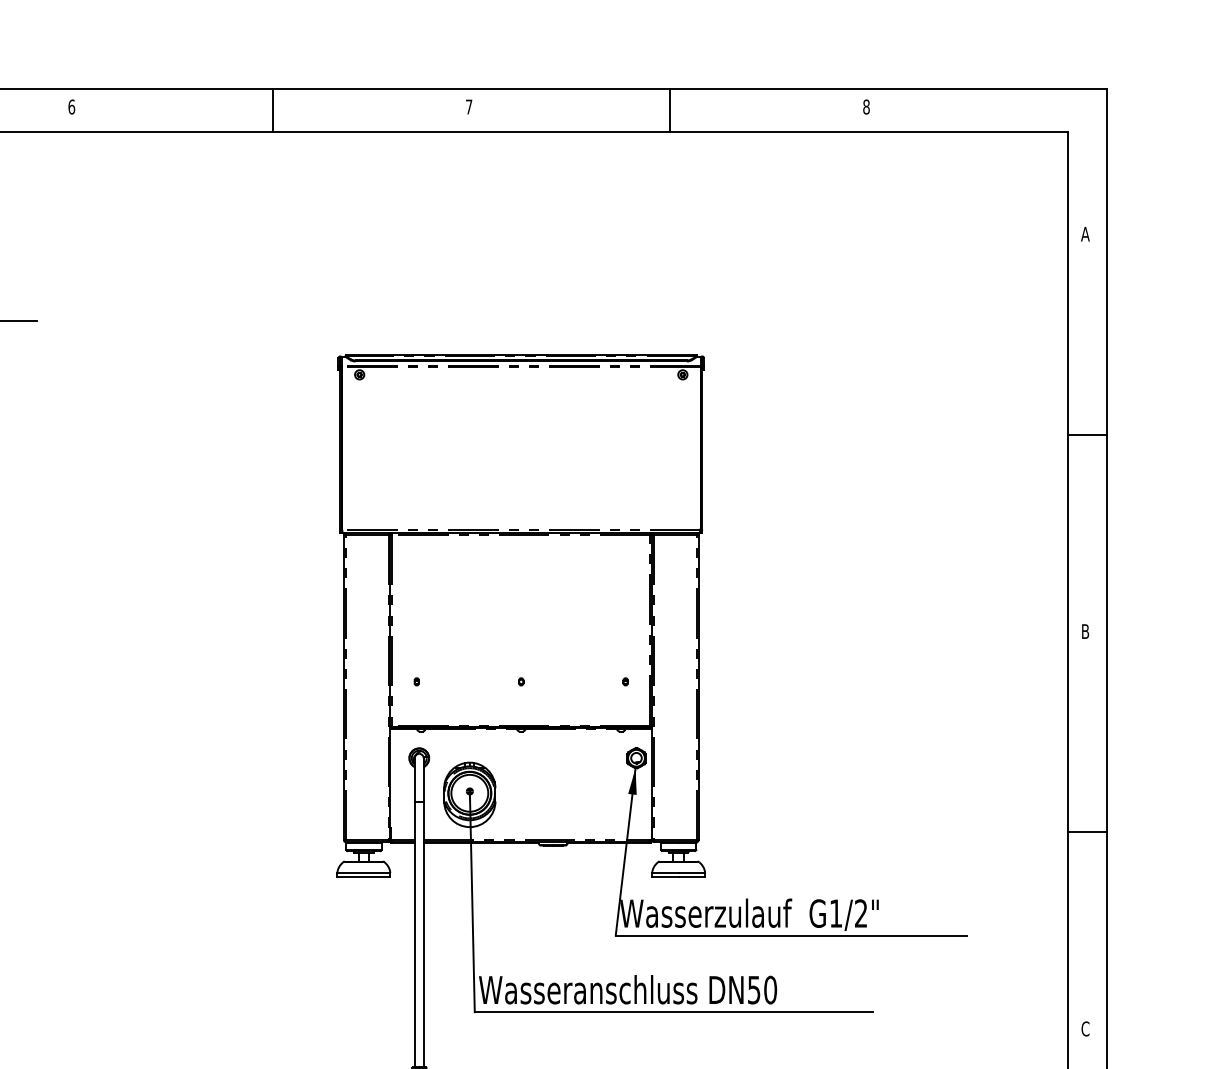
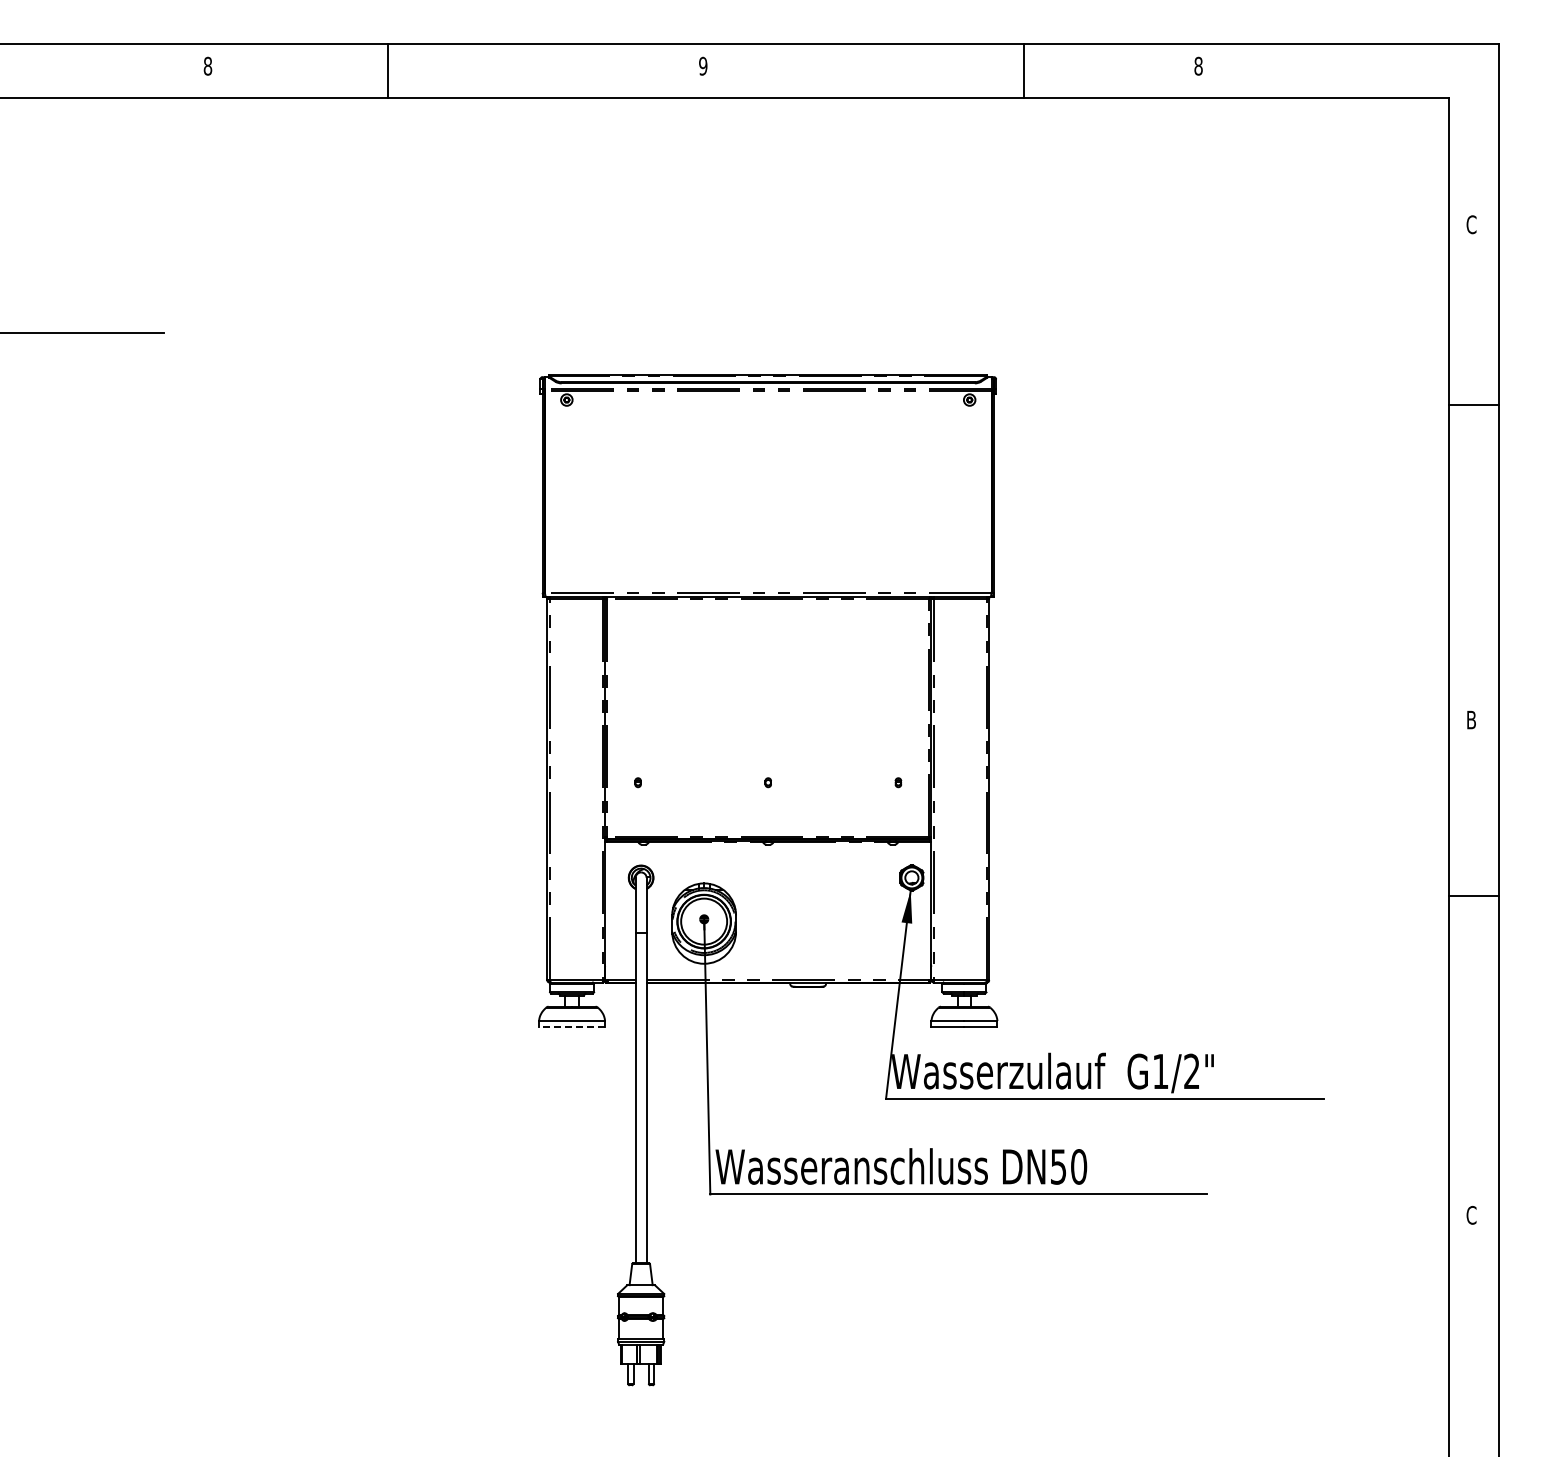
text: (71, 106) -> (207, 65), 6 -> 8
text: (469, 106) -> (703, 65), 7 -> 9
line: (272, 110) -> (387, 70), moved
line: (669, 110) -> (1023, 70), moved
text: (1084, 233) -> (1470, 224), A -> C
line: (1087, 434) -> (1473, 404), moved
line: (1087, 832) -> (1473, 896), moved
line: (363, 877) -> (571, 1026), solid -> dashed

